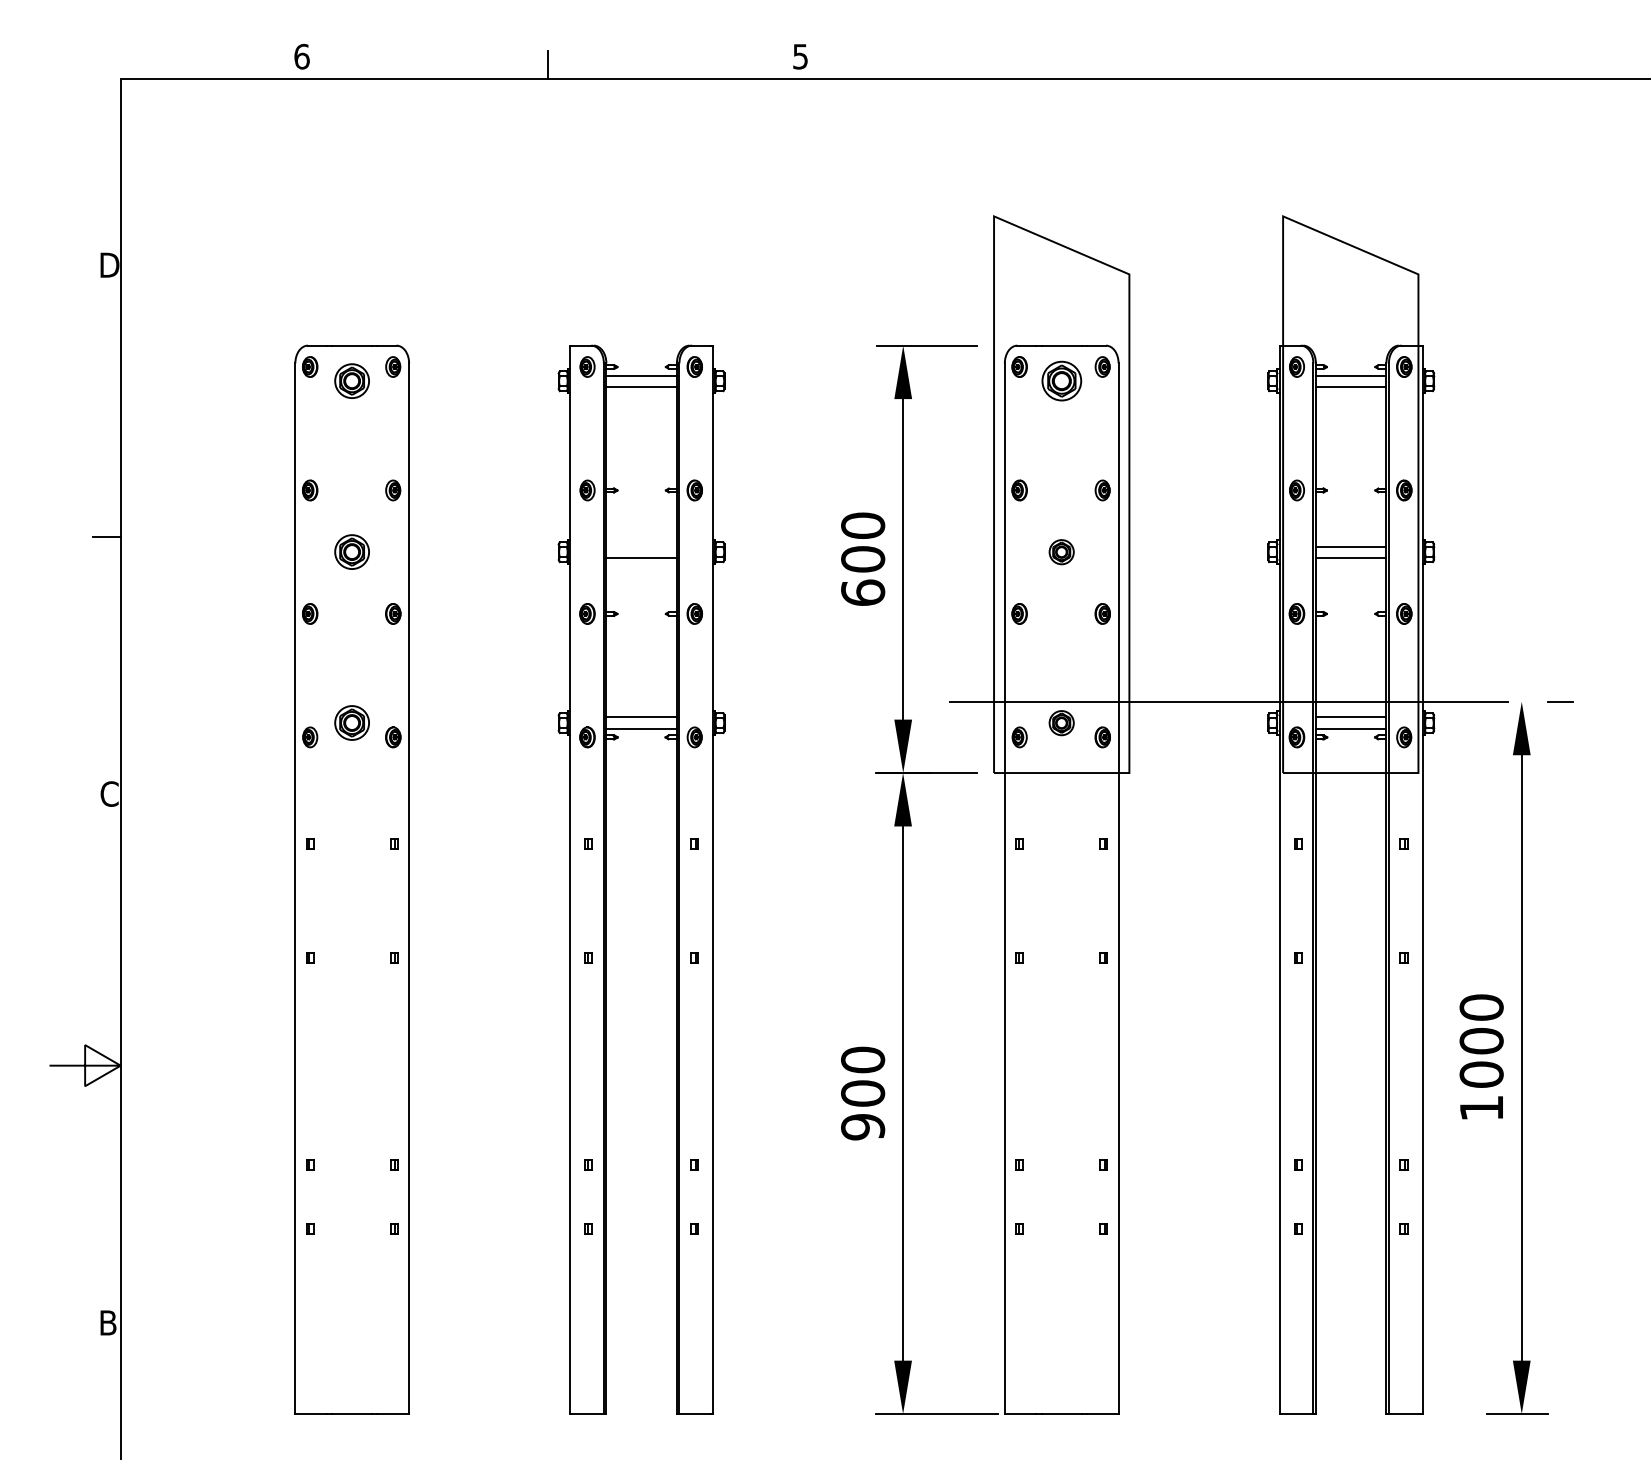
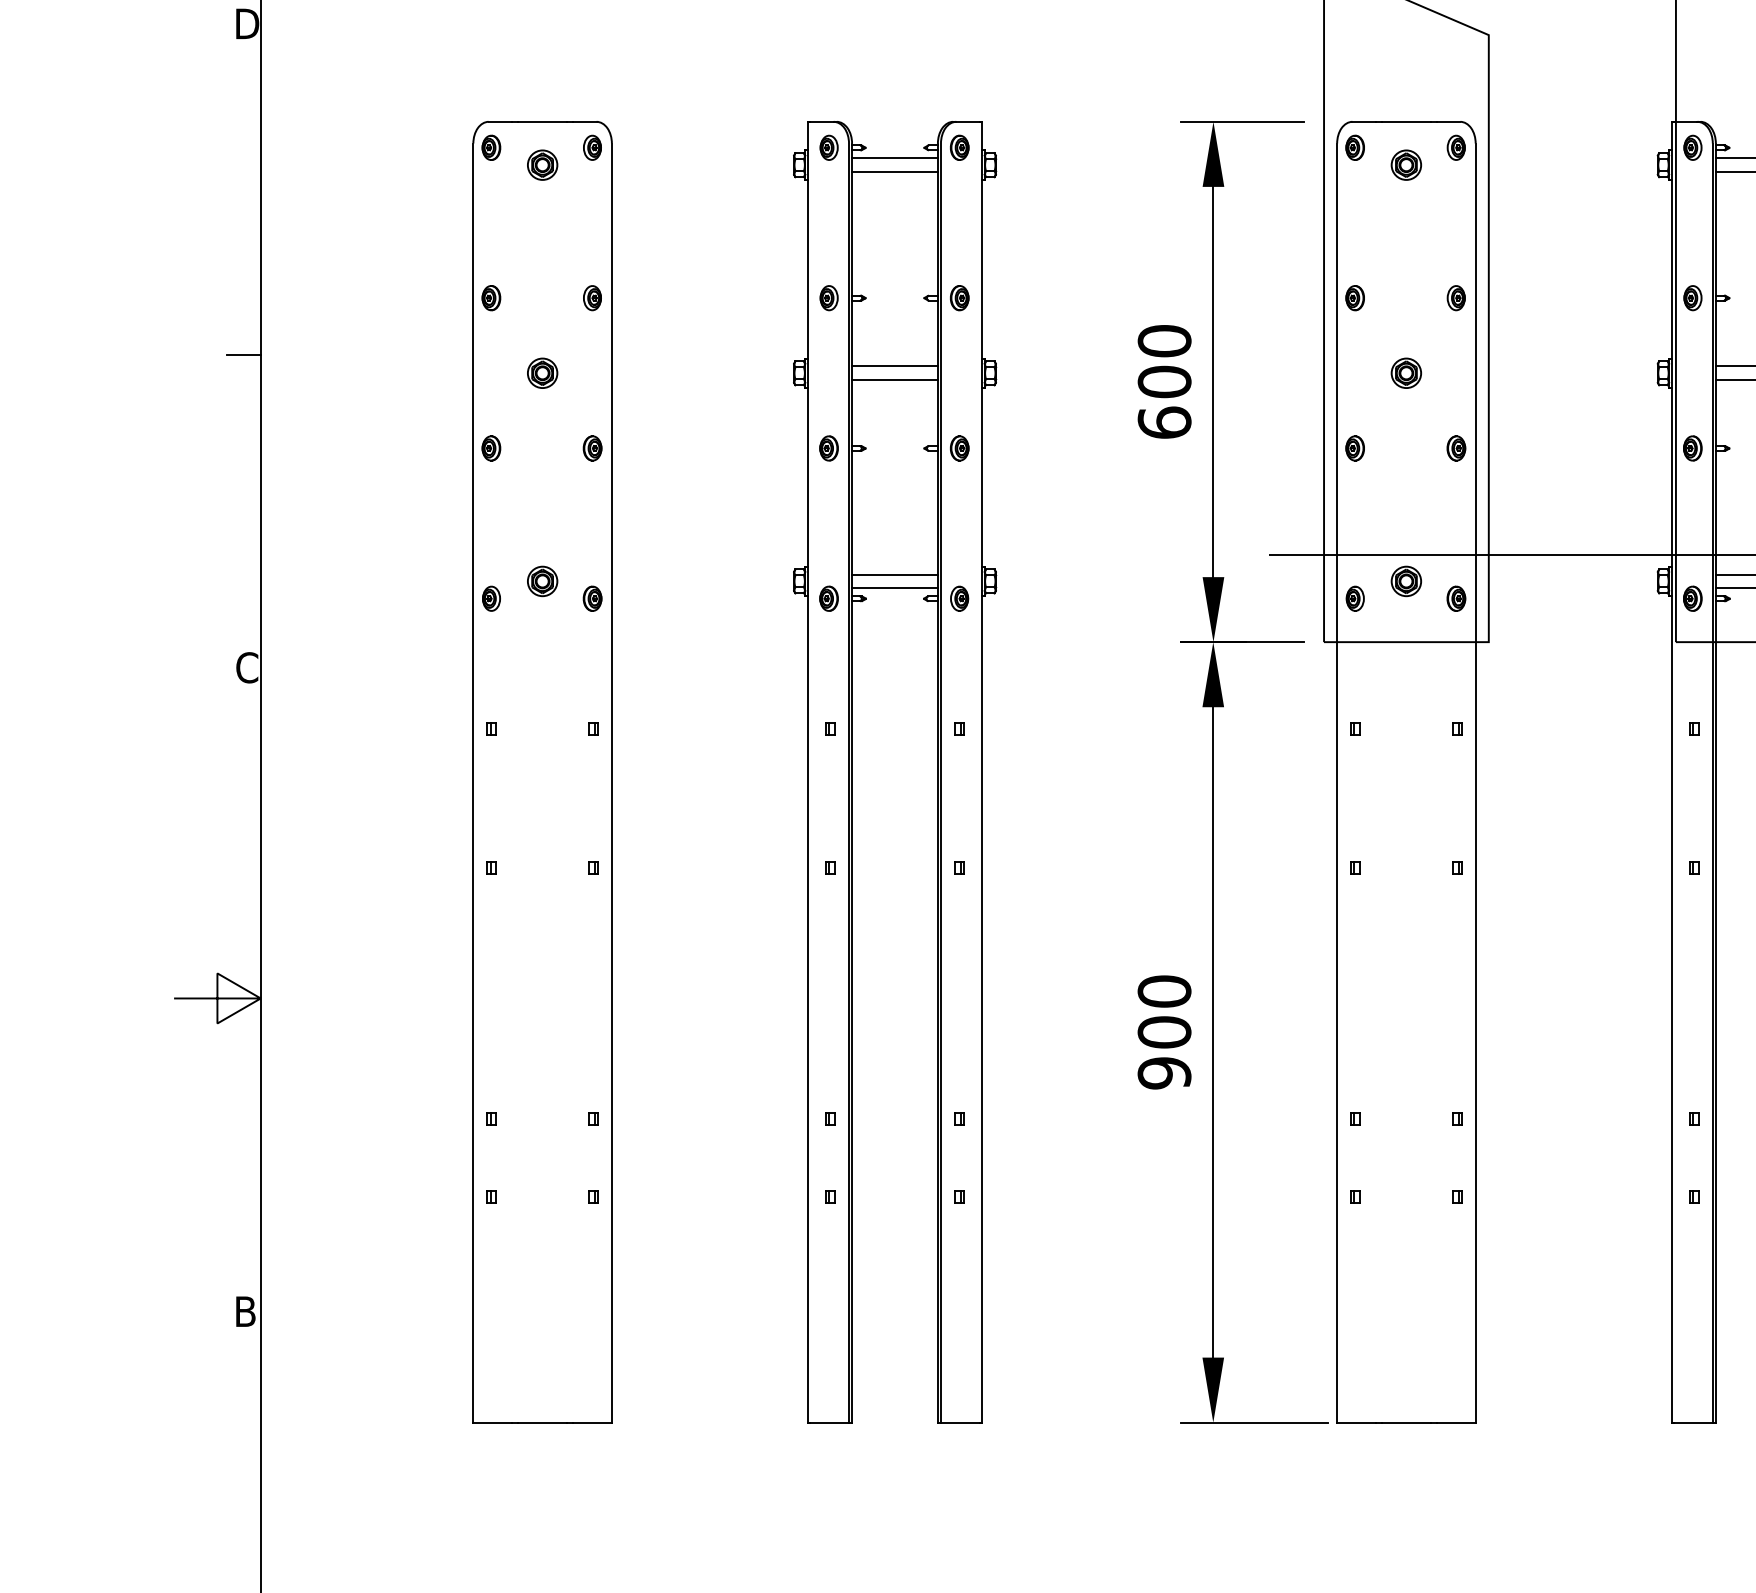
part: (352, 381) -> (542, 165), size x0.71
part: (1061, 381) -> (1406, 165), size x0.62
line: (641, 546) -> (894, 366), added
part: (352, 552) -> (542, 373), size x0.71
part: (352, 723) -> (542, 581), size x0.71

